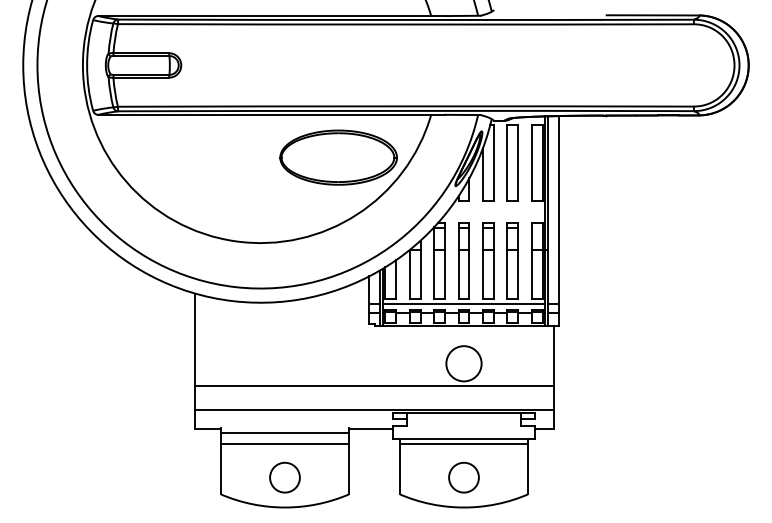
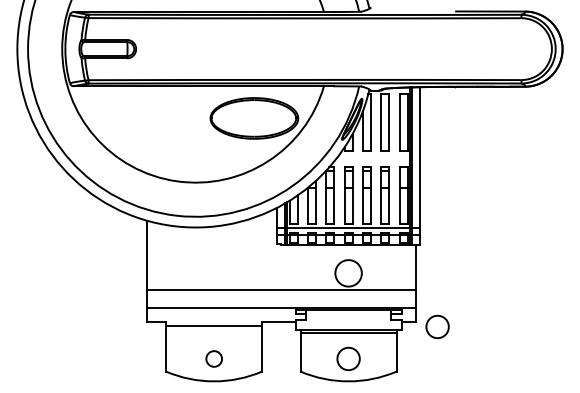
circle: (582, 434) -> (437, 326), added
line: (284, 443) -> (213, 333), removed
circle: (285, 477) -> (214, 358), size x0.7

